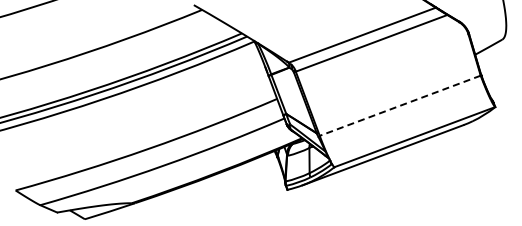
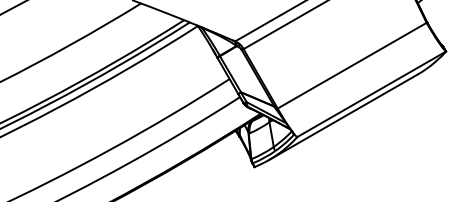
line: (400, 105) -> (352, 65), dashed -> solid

